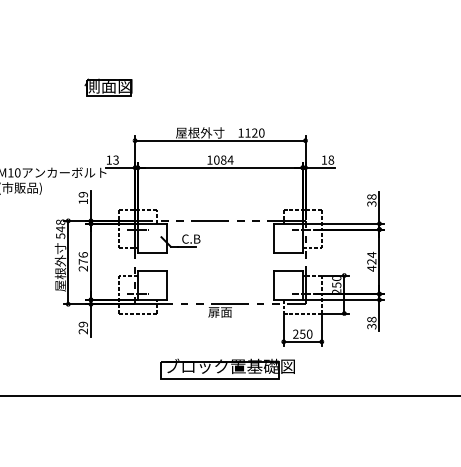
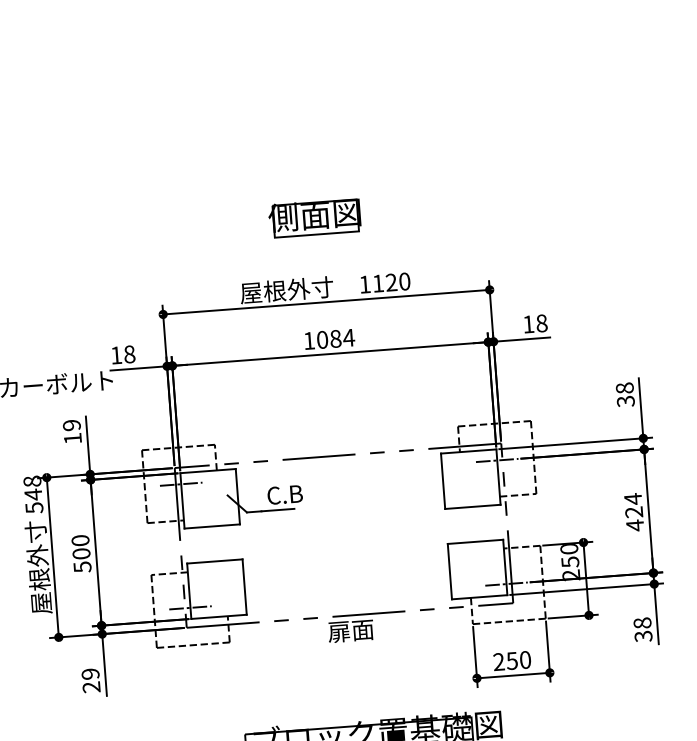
part: (108, 87) -> (314, 217), moved
text: (115, 159) -> (128, 353), 13 -> 18
text: (82, 261) -> (79, 553), 276 -> 500

